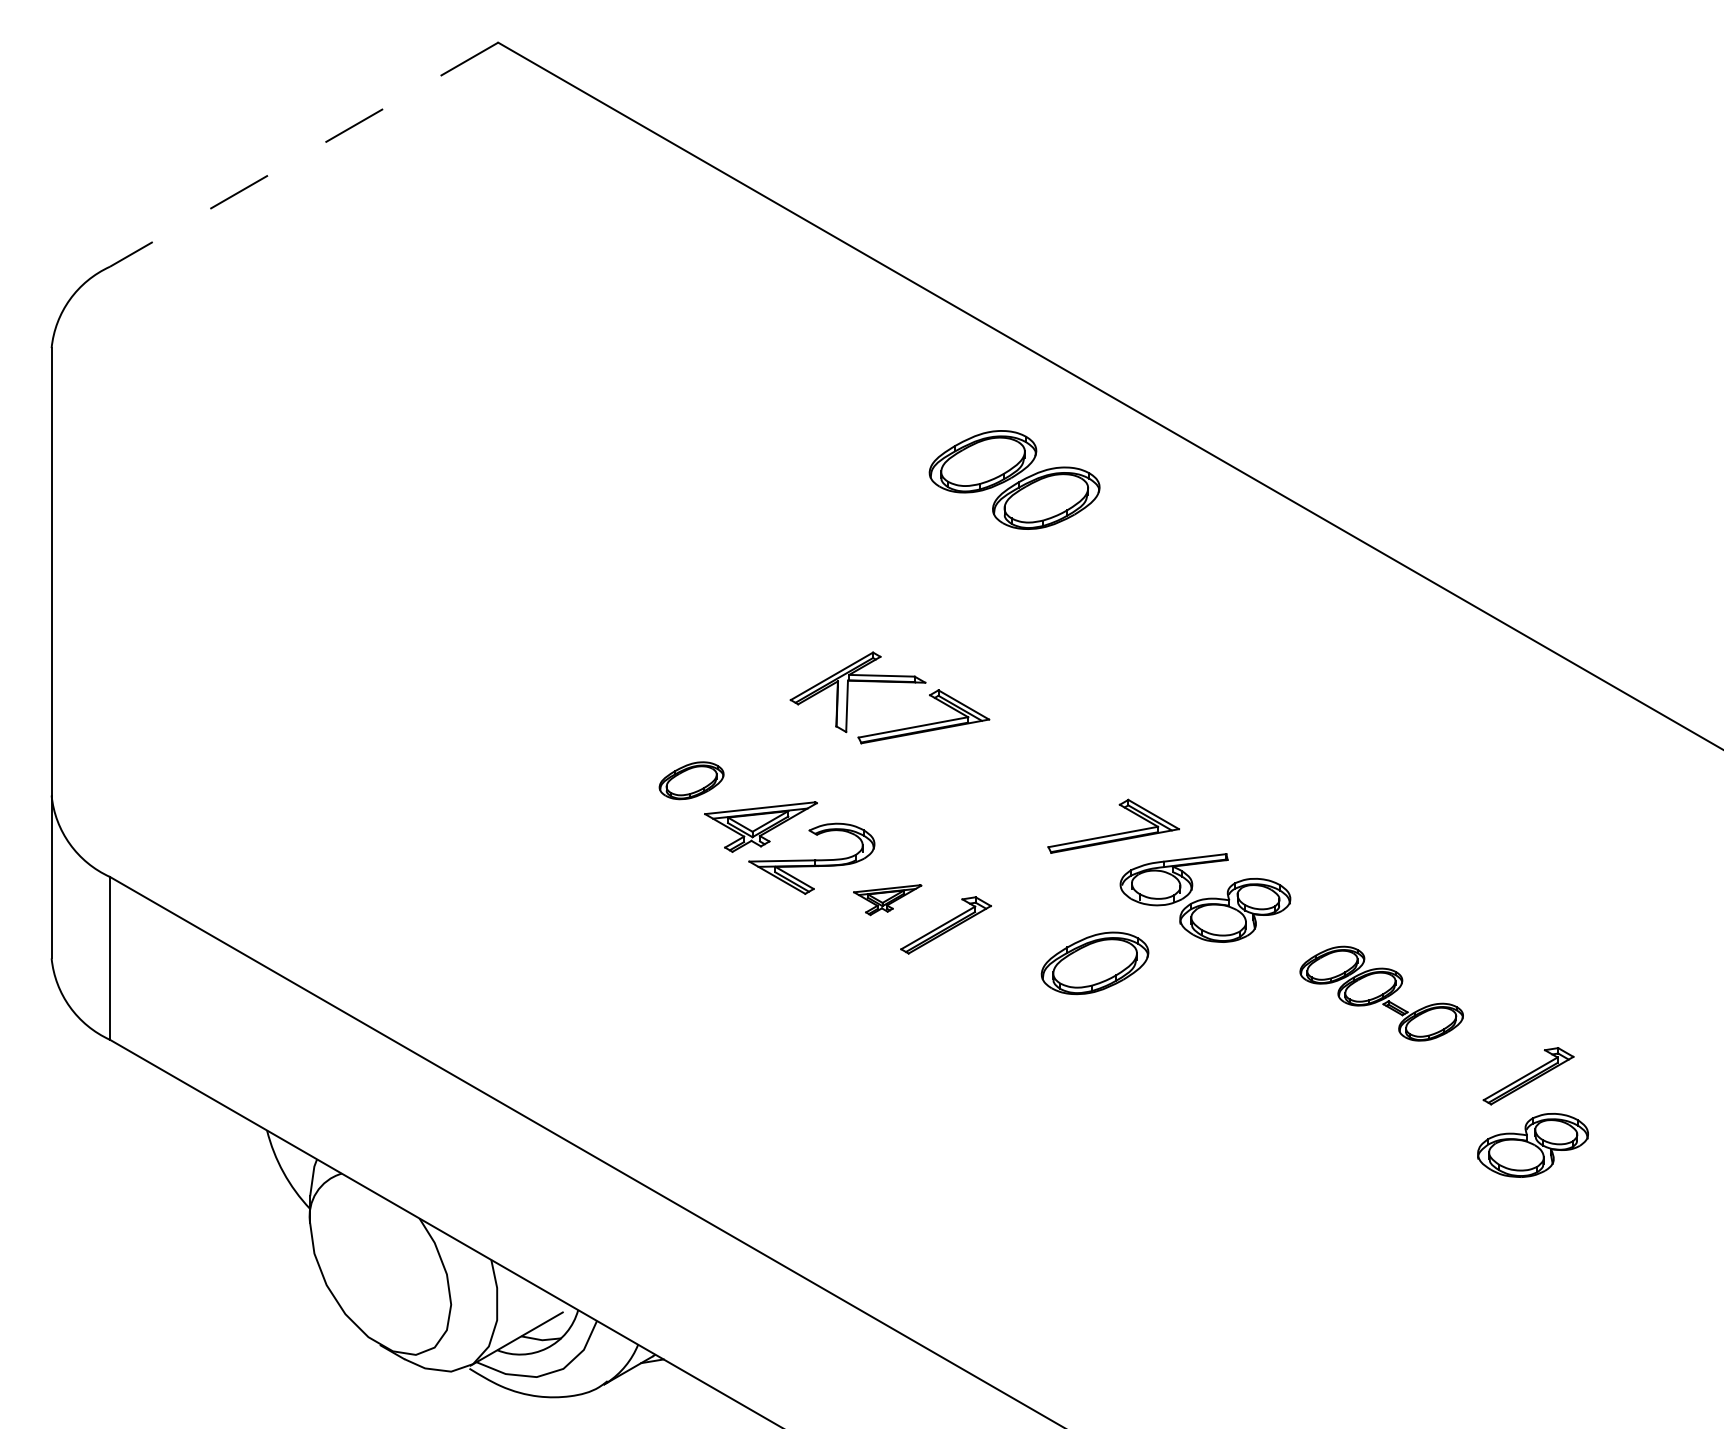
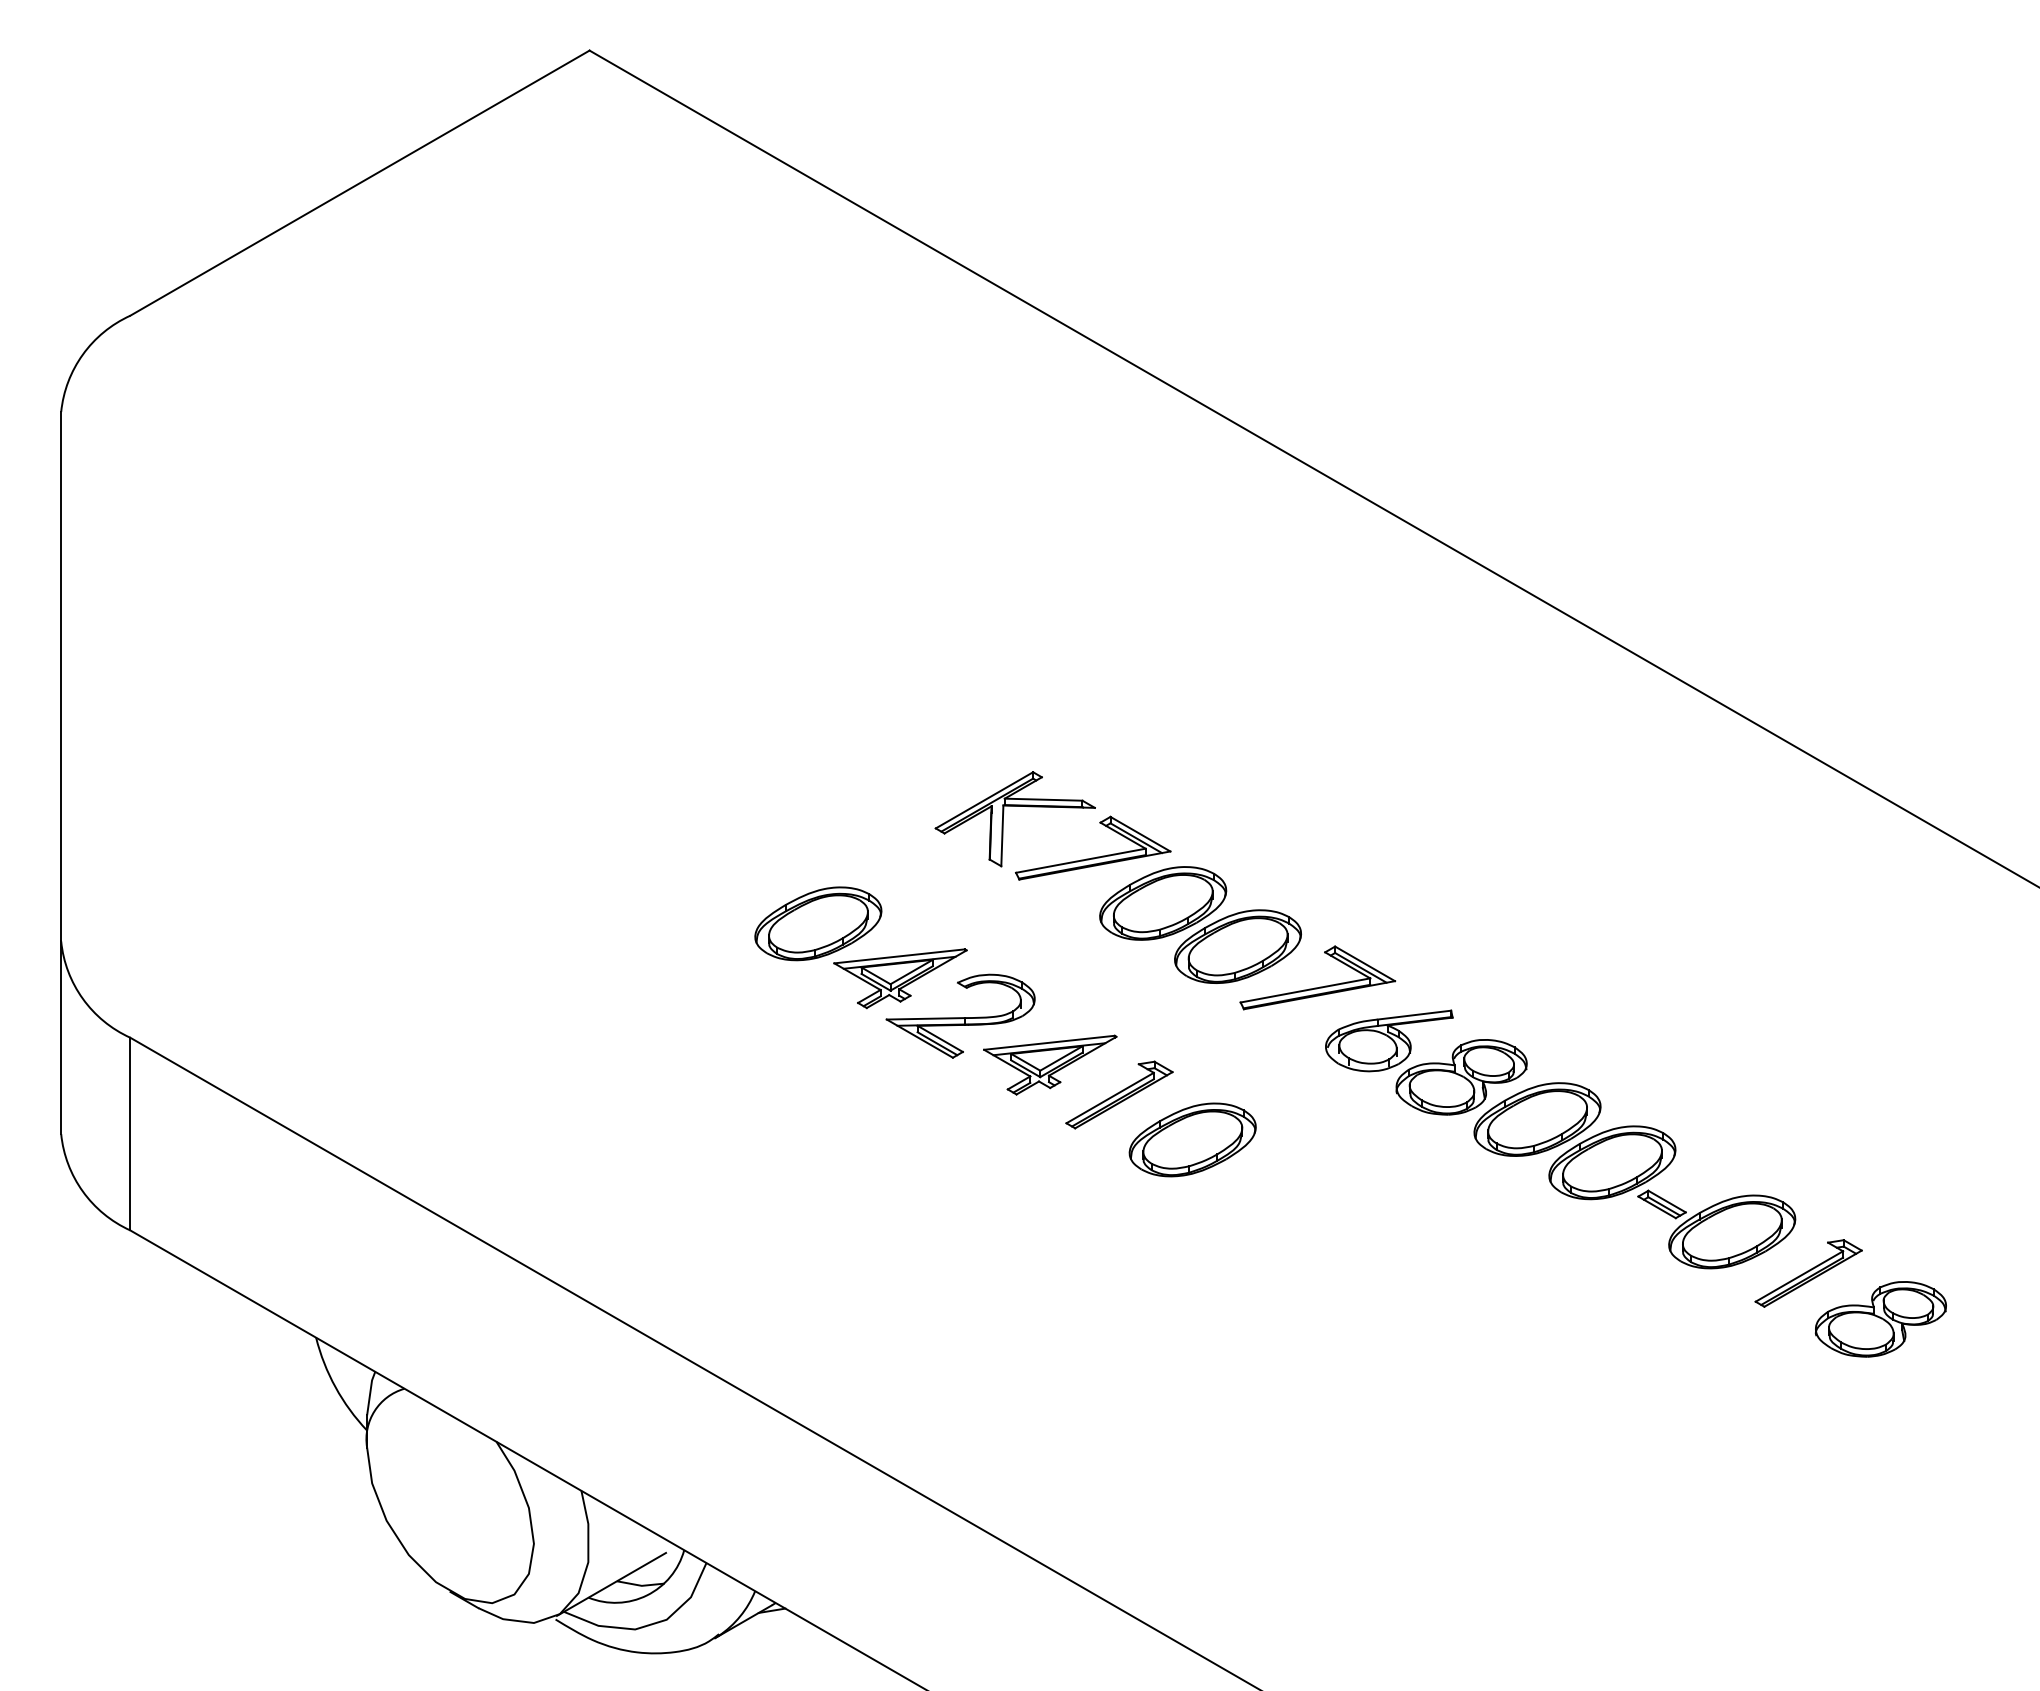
line: (303, 154) -> (359, 183), dashed -> solid
part: (1014, 479) -> (1200, 924), moved
part: (691, 780) -> (818, 923), size x1.67
part: (887, 899) -> (1050, 1064), size x1.67
part: (1094, 962) -> (1192, 1139), moved
part: (1381, 993) -> (1634, 1175), size x1.67
part: (1532, 1145) -> (1880, 1319), moved

